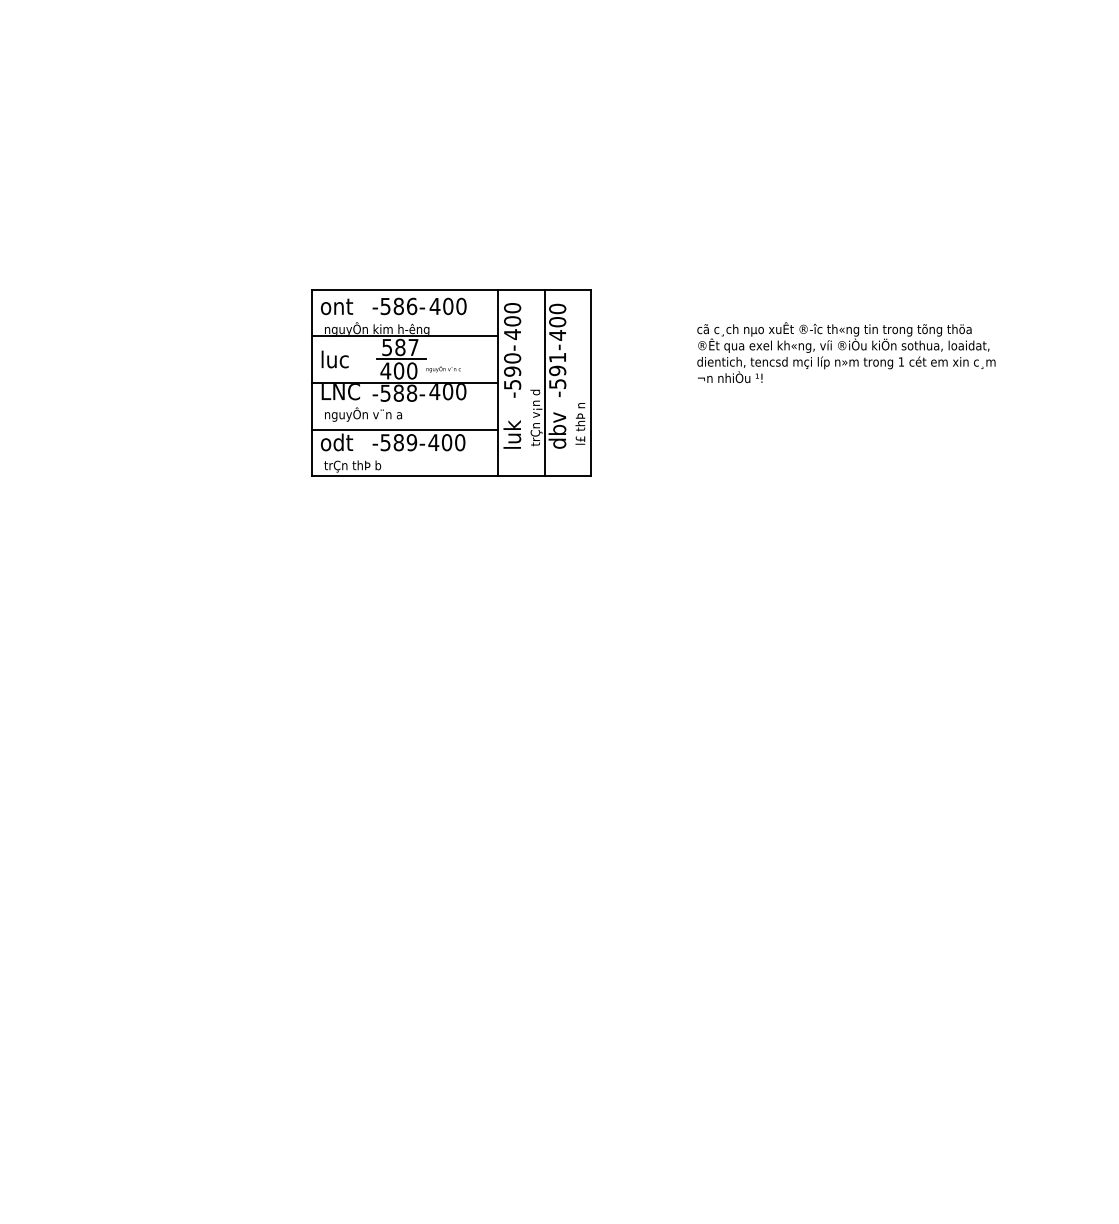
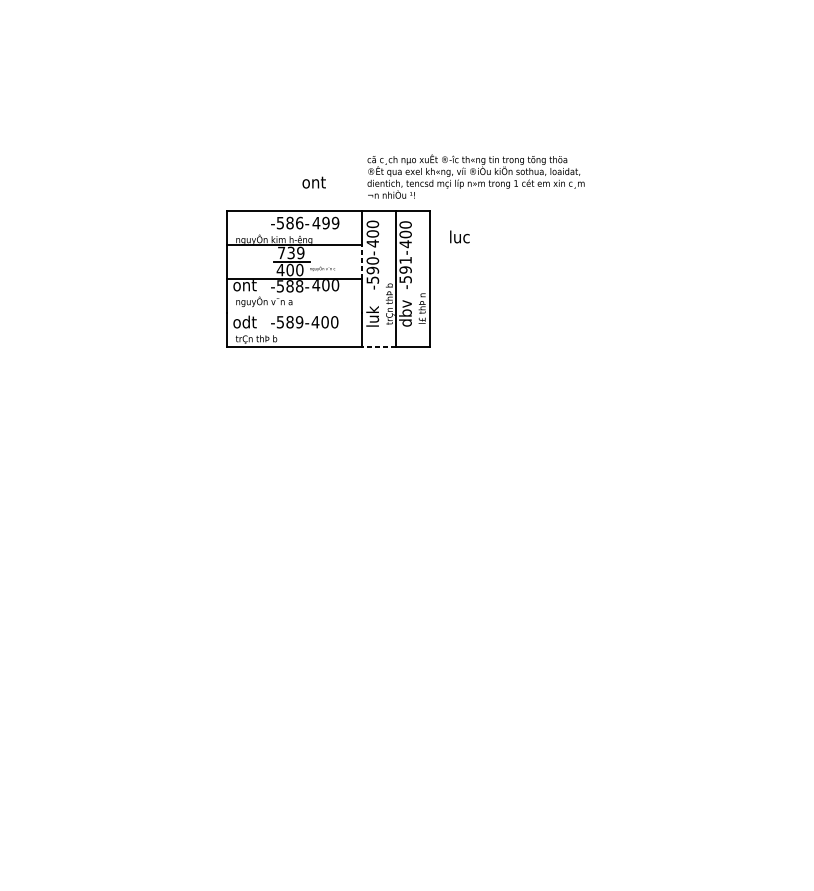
text: (337, 306) -> (314, 182), moved
text: (454, 306) -> (330, 223), 400 -> 499
text: (400, 347) -> (291, 252), 587 -> 739
text: (846, 352) -> (476, 176), moved
text: (334, 359) -> (459, 236), moved
line: (498, 359) -> (362, 261), solid -> dashed
text: (340, 392) -> (247, 285), LNC -> ont
text: (536, 403) -> (390, 293), trÇn v¡n d -> trÇn thÞ b
line: (404, 429) -> (294, 312), removed
line: (521, 476) -> (379, 346), solid -> dashed

